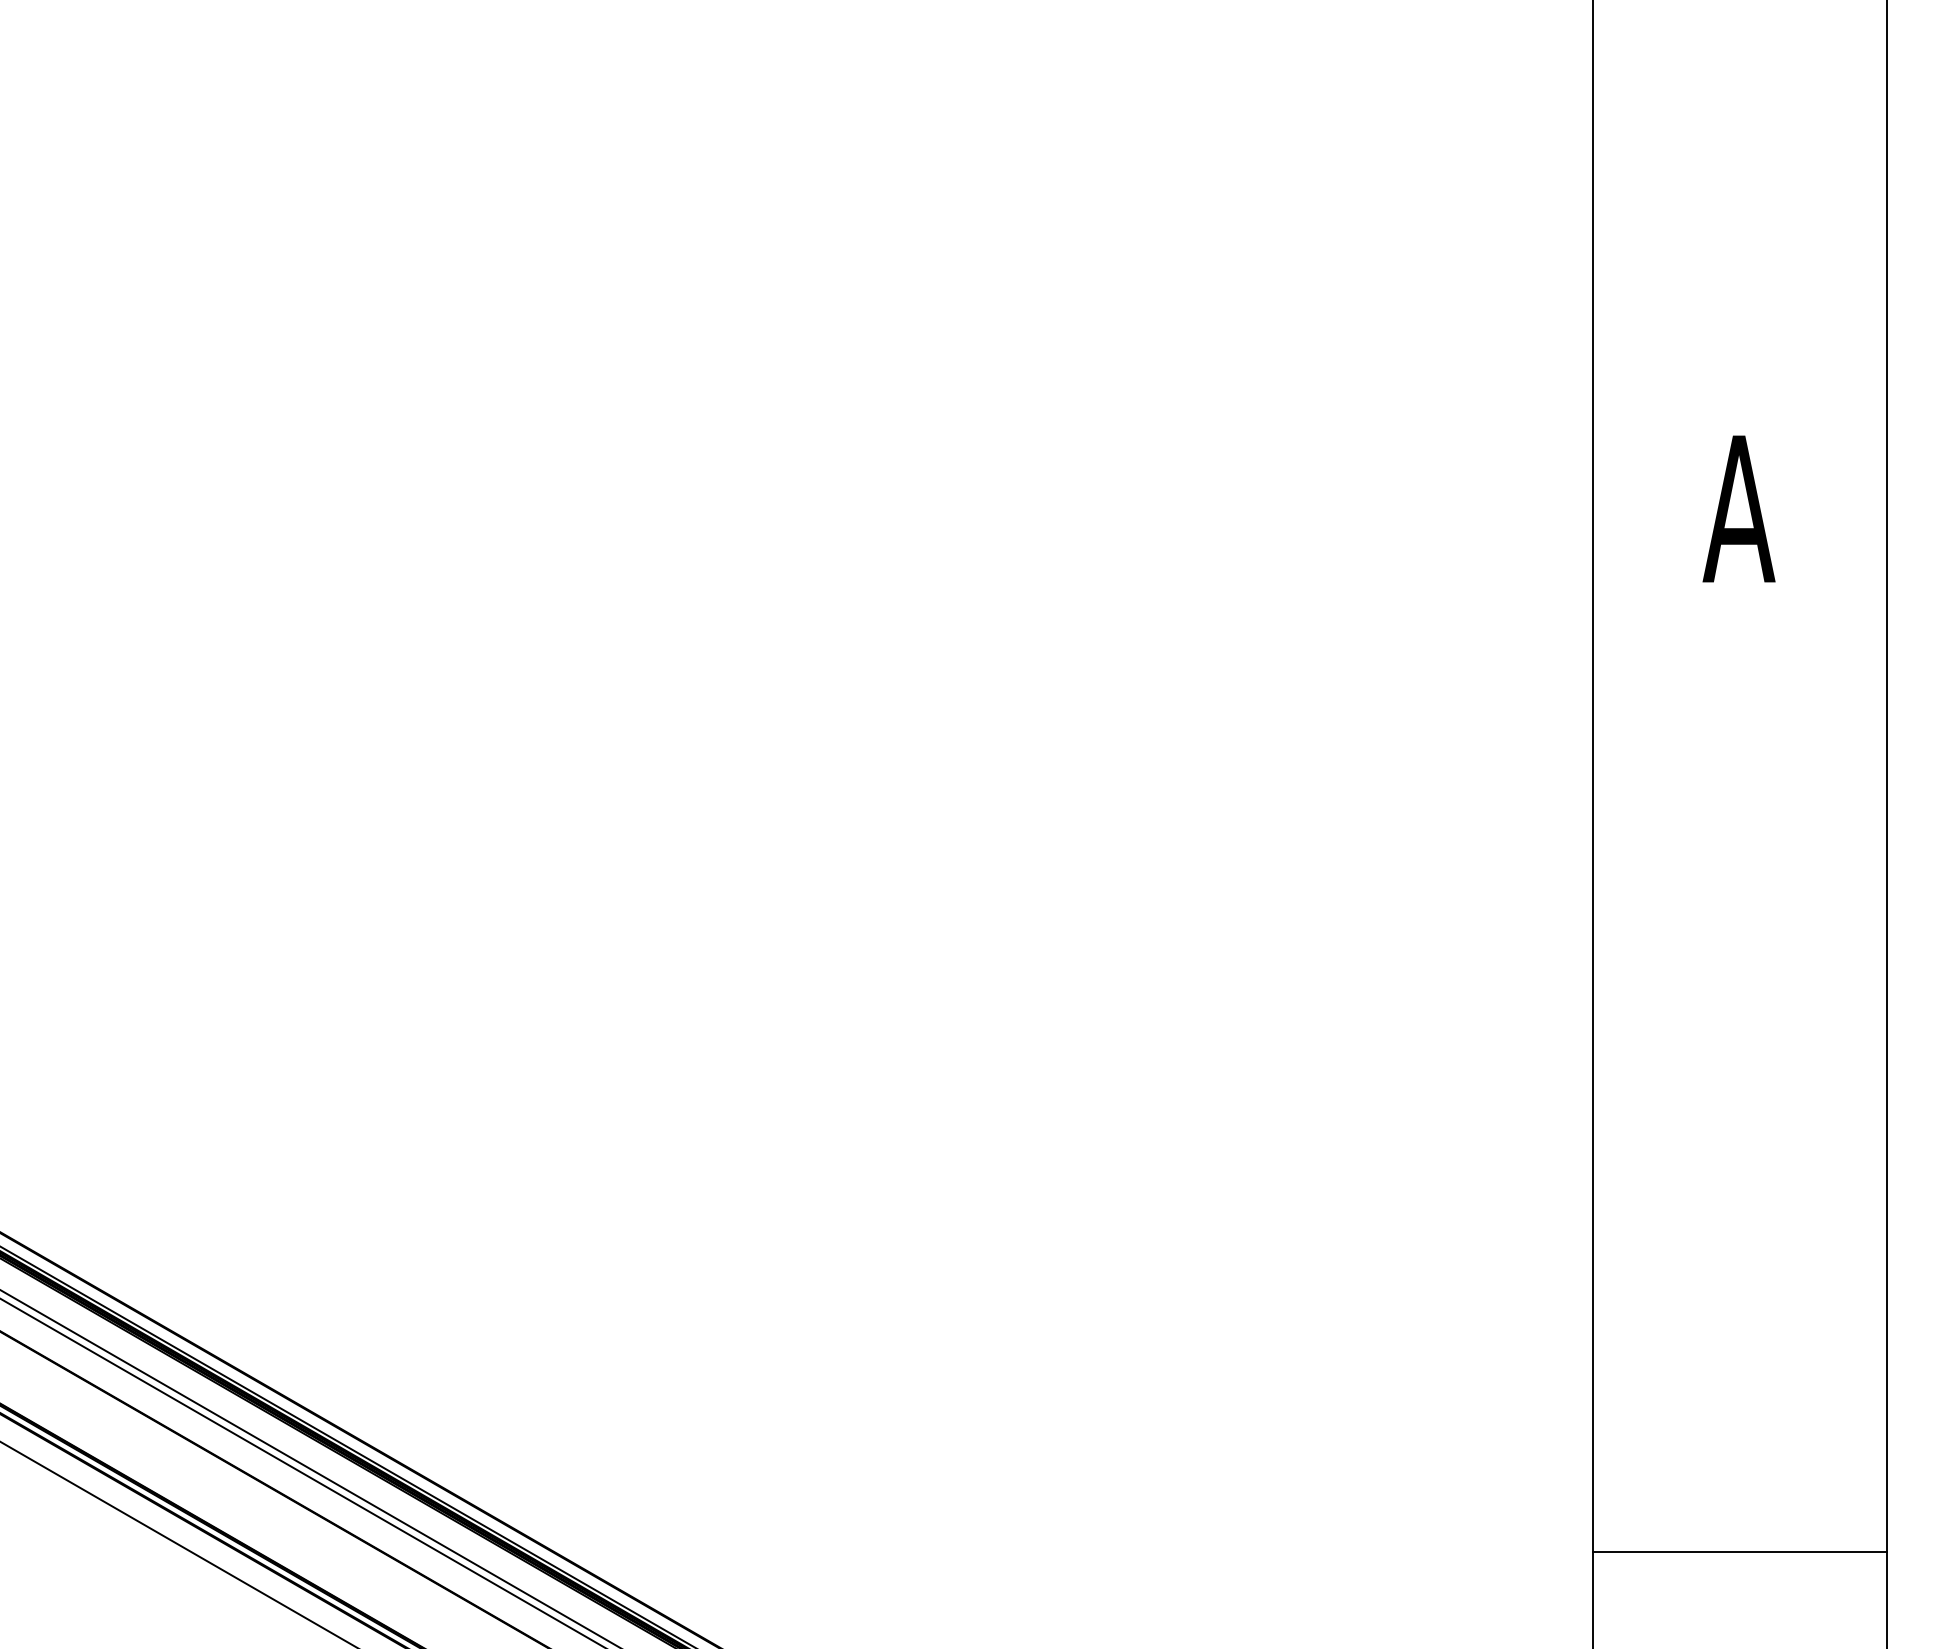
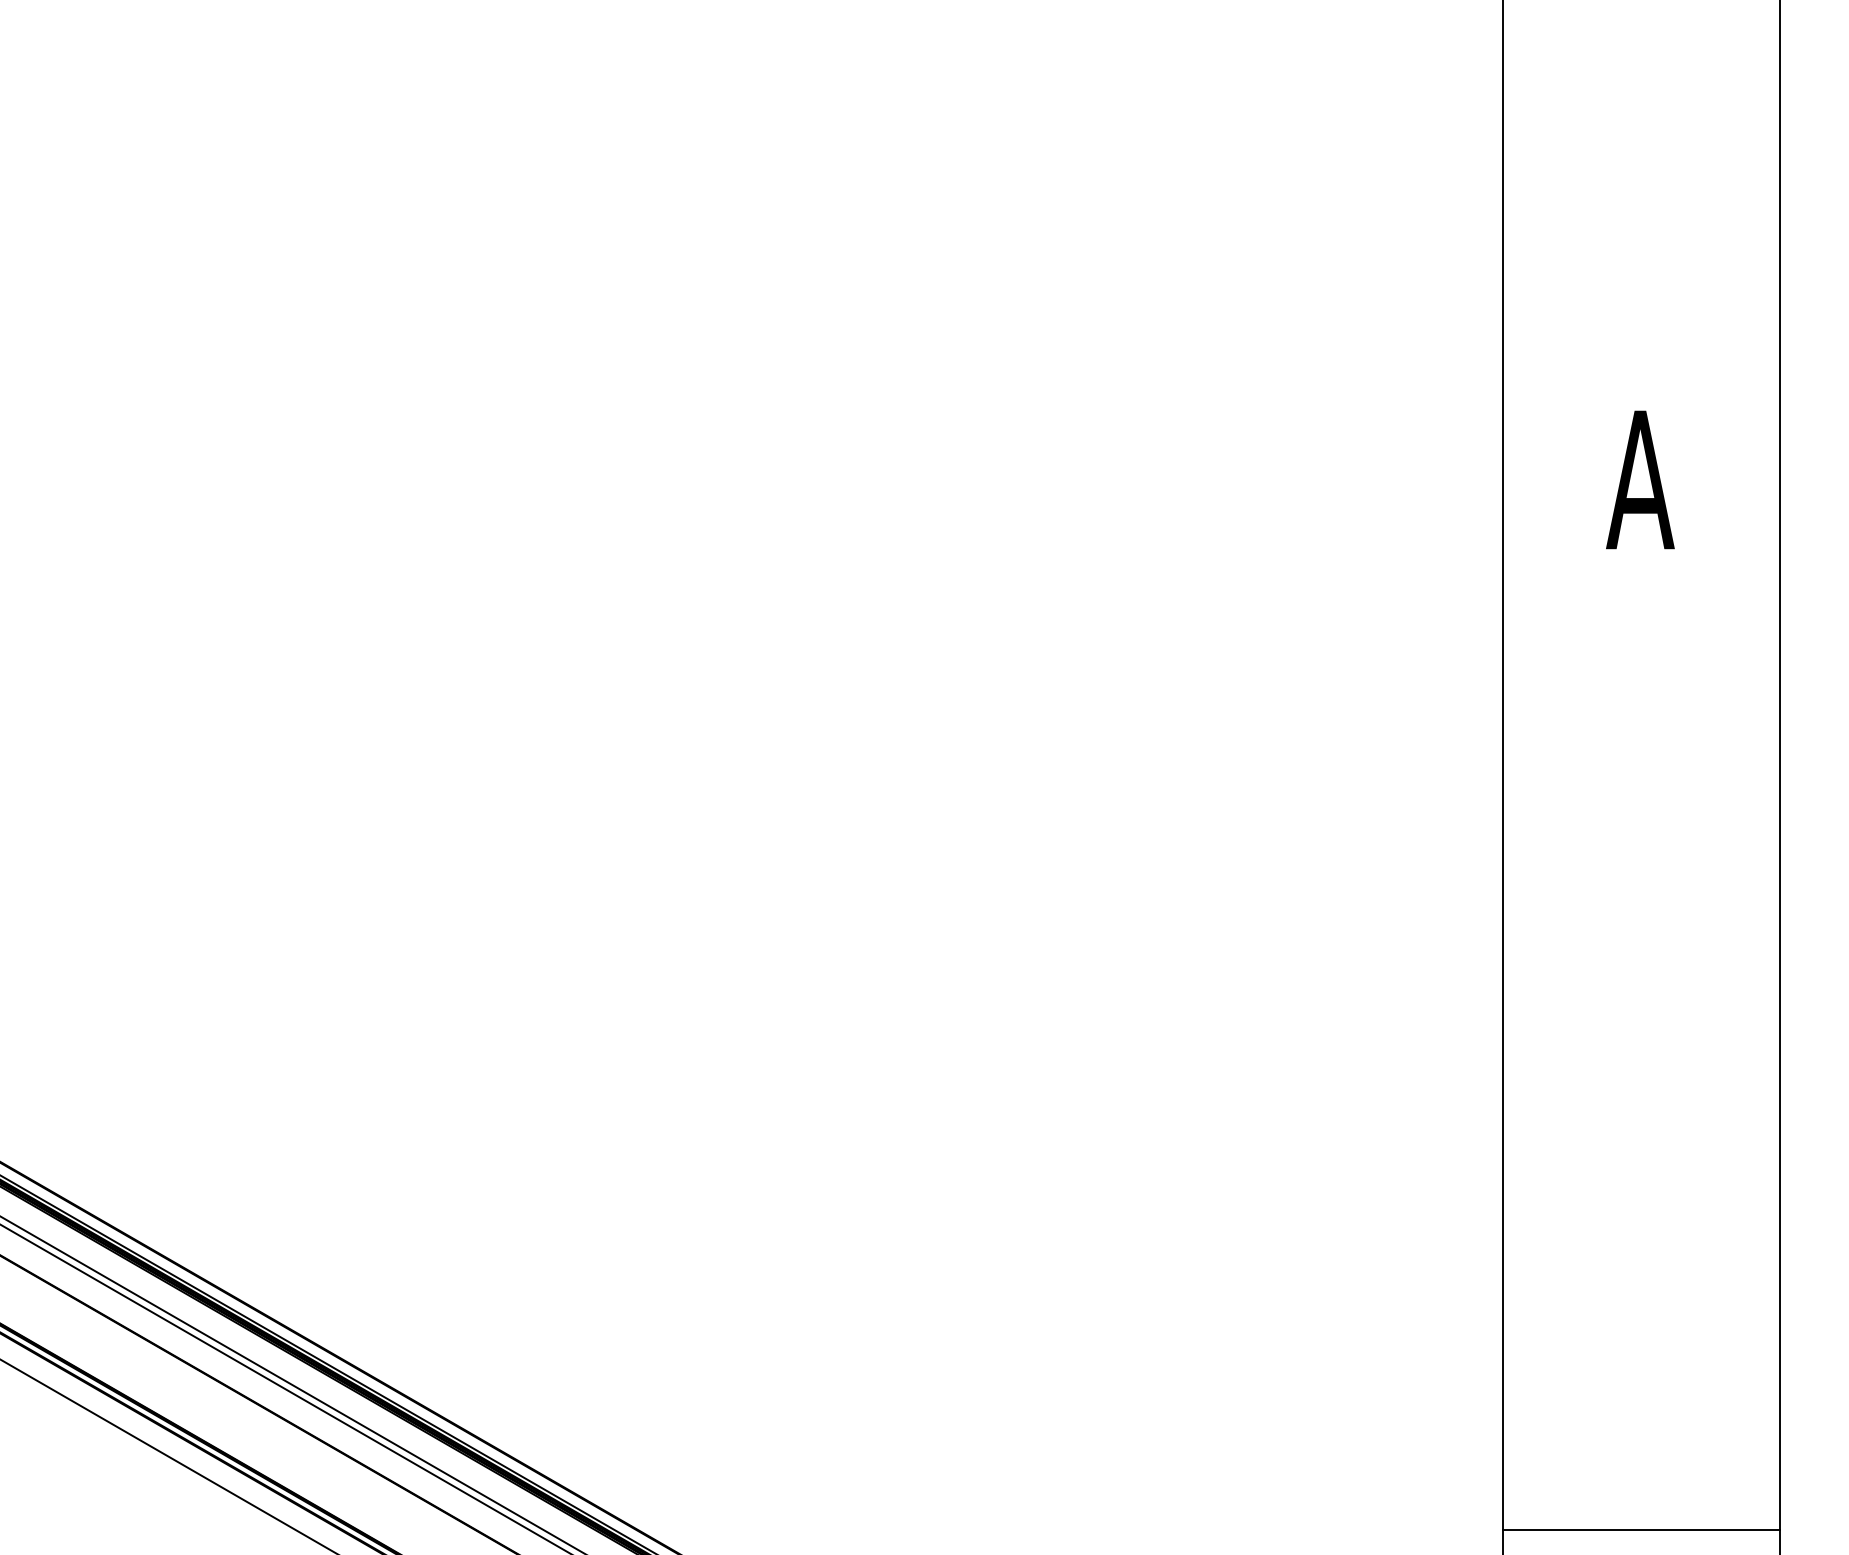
line: (1739, 1551) -> (1640, 1530), moved

